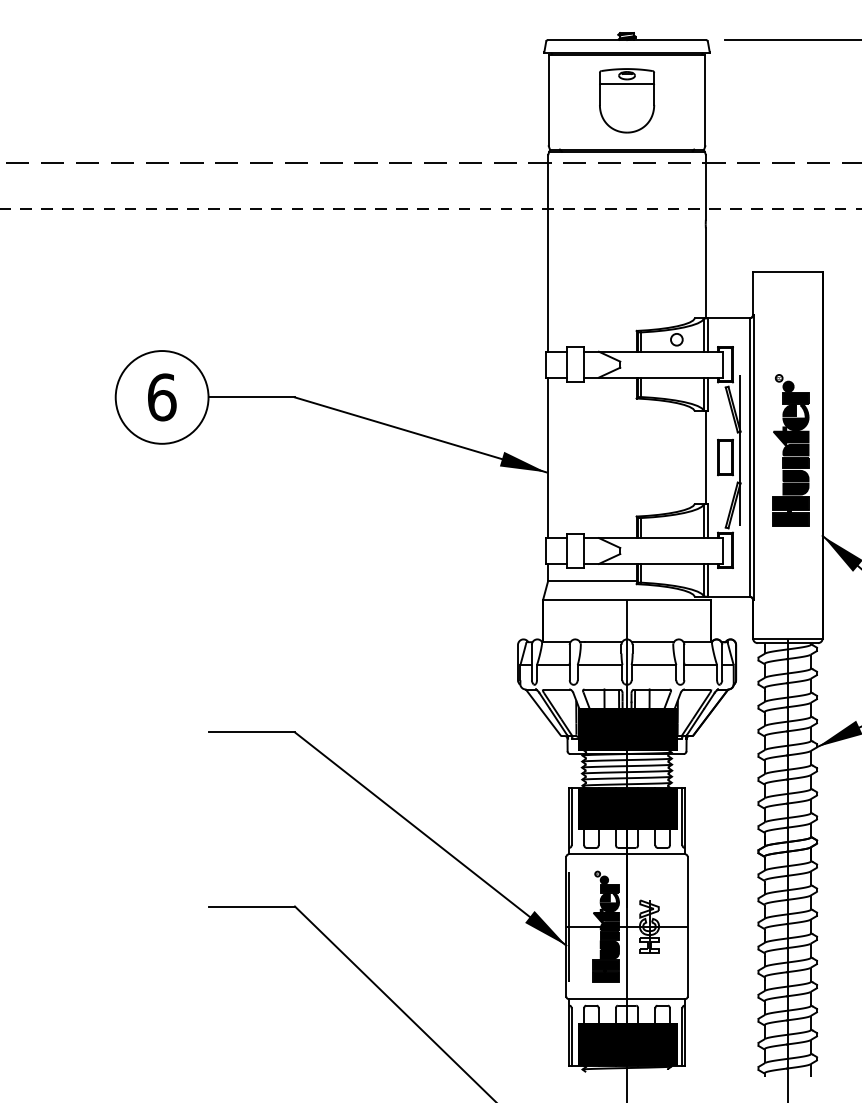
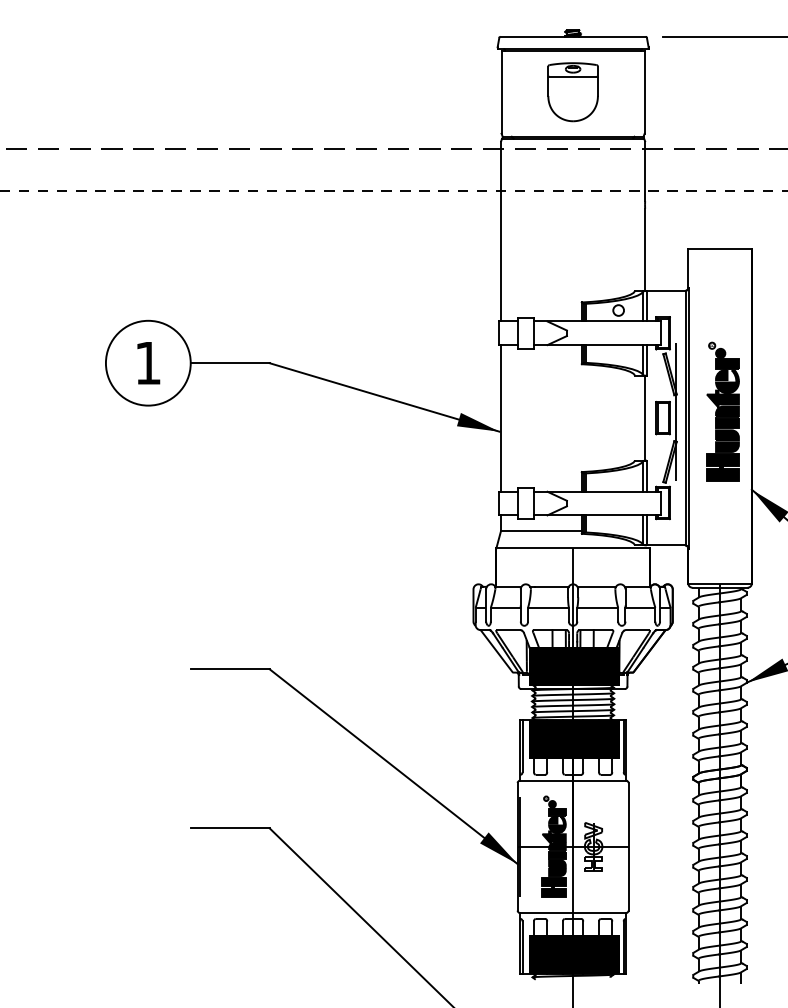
text: (162, 397) -> (148, 363), 6 -> 1

